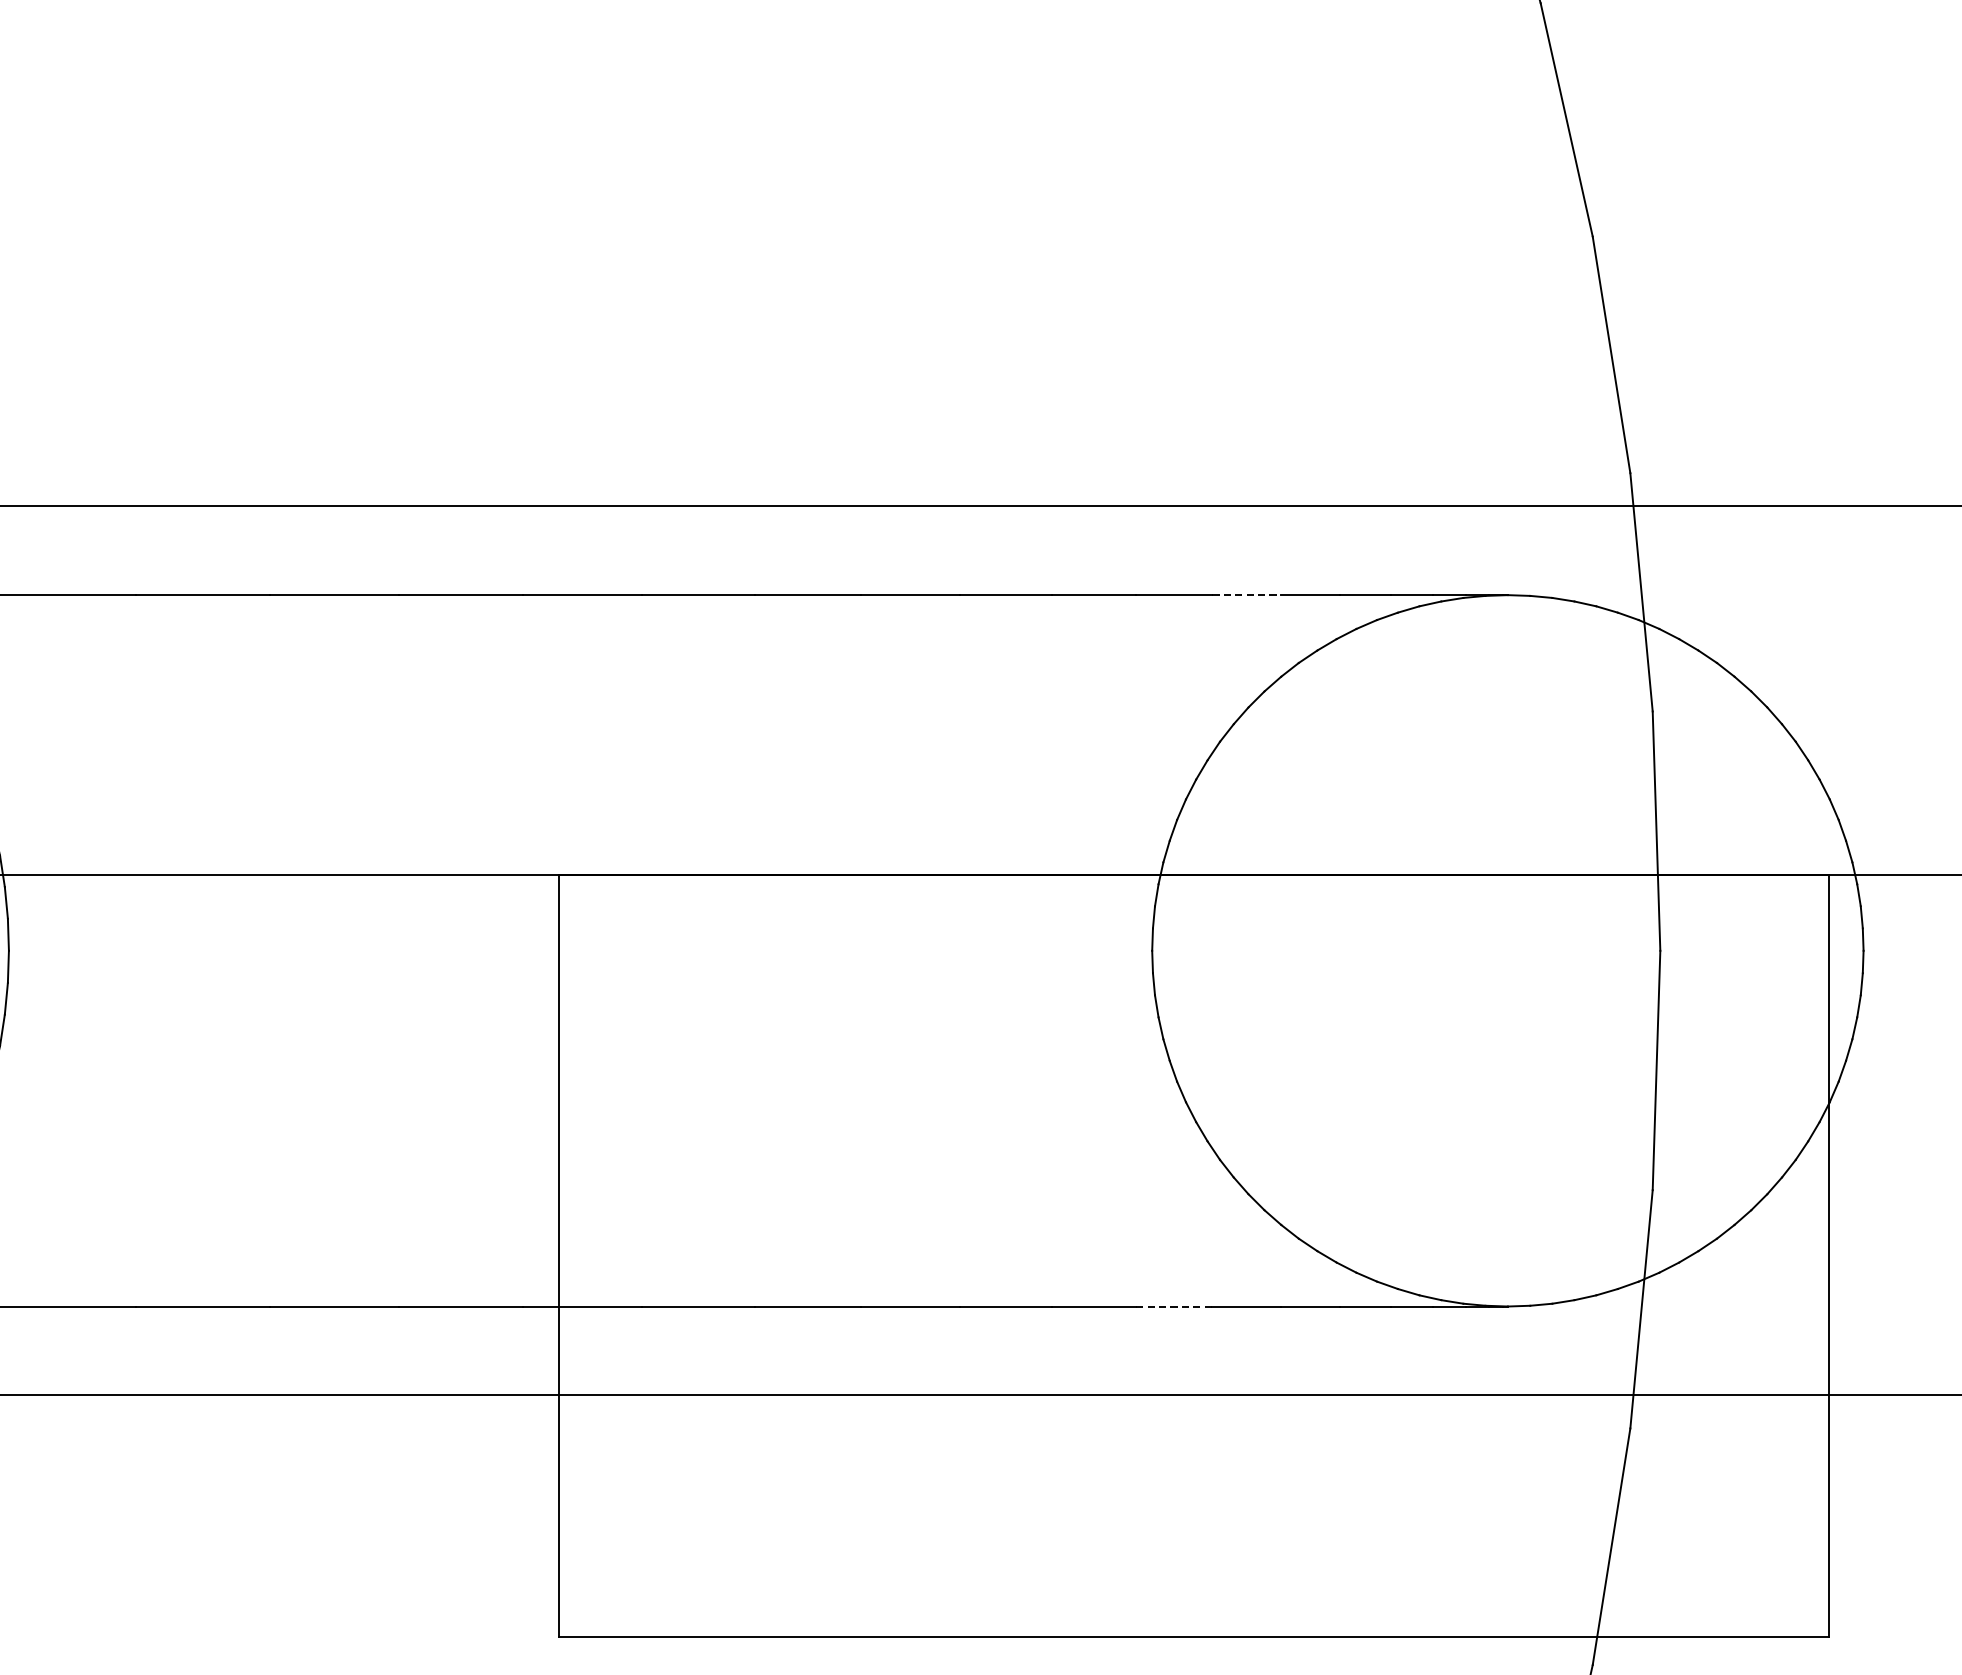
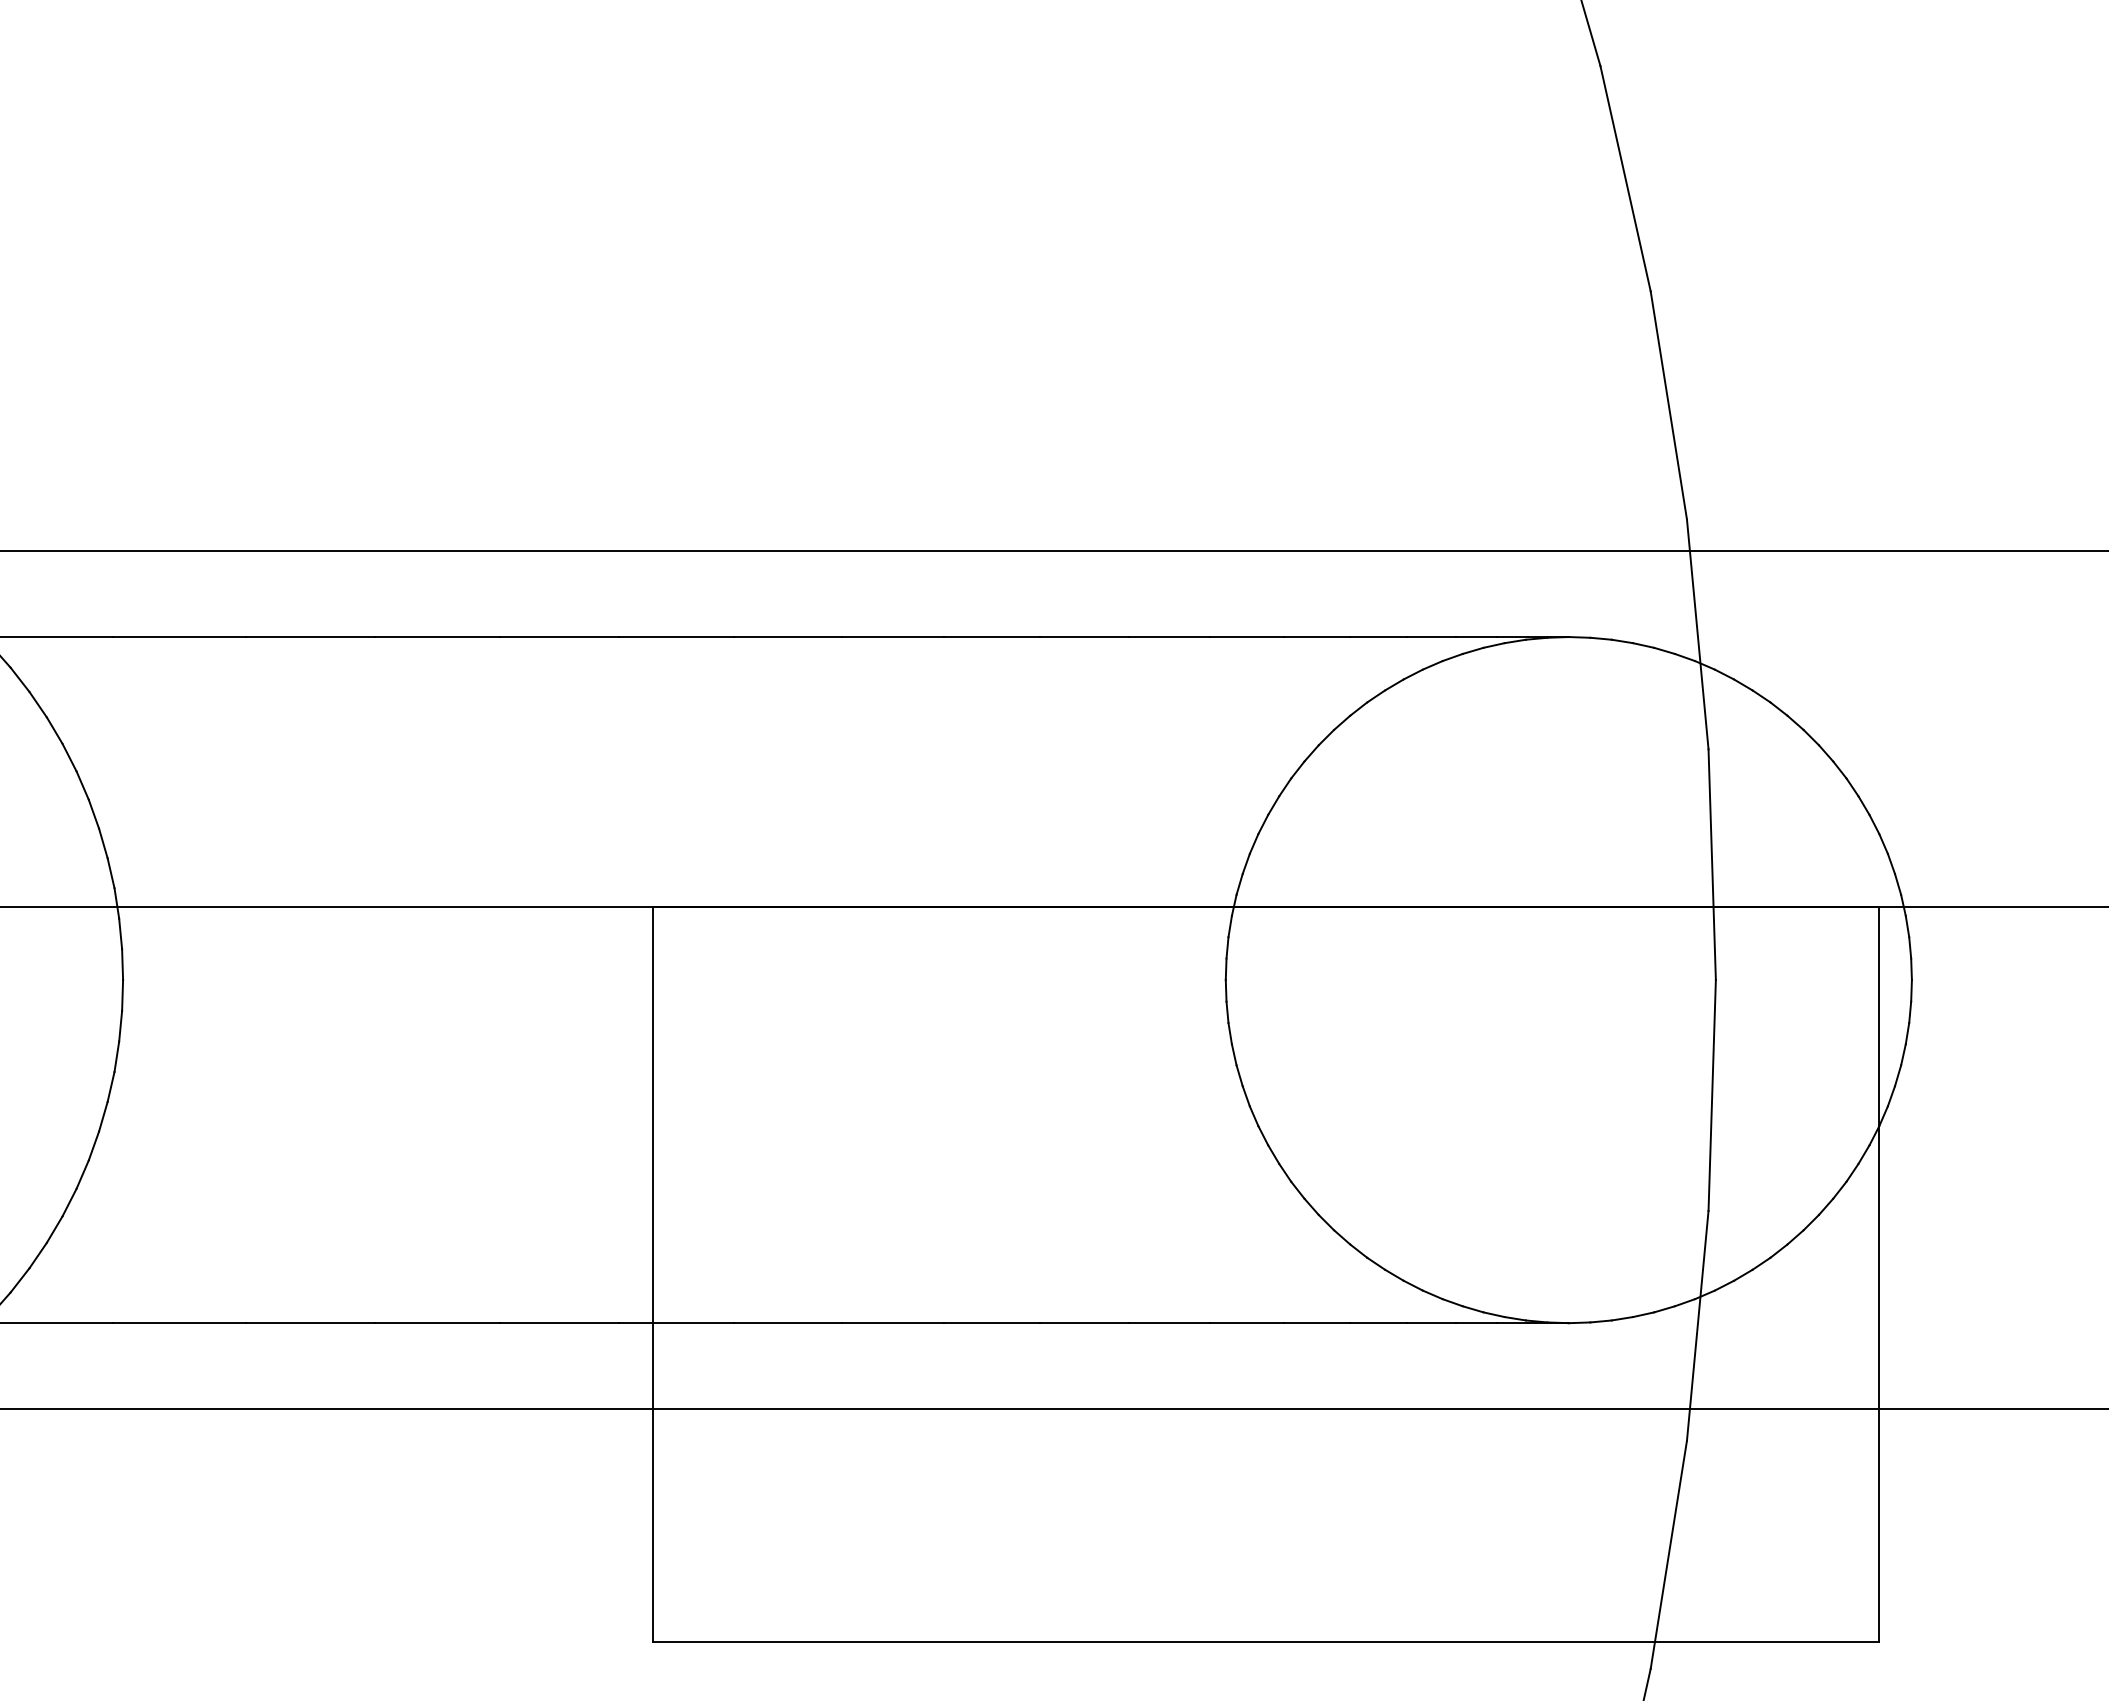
line: (1246, 595) -> (1316, 637), dashed -> solid
line: (1174, 1306) -> (1247, 1323), dashed -> solid

